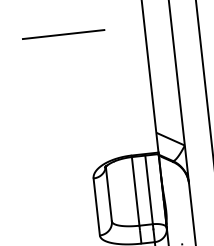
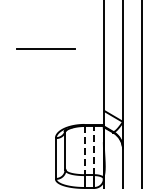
line: (62, 33) -> (45, 48), moved
line: (149, 189) -> (94, 150), solid -> dashed
line: (135, 191) -> (84, 150), solid -> dashed

